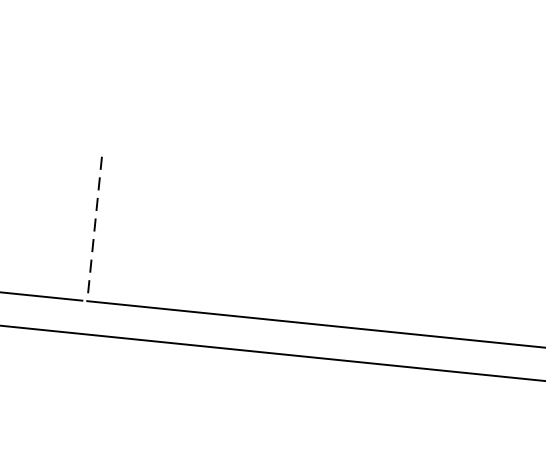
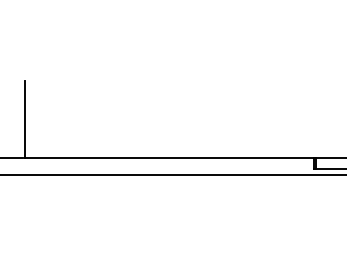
line: (94, 229) -> (25, 119), dashed -> solid

